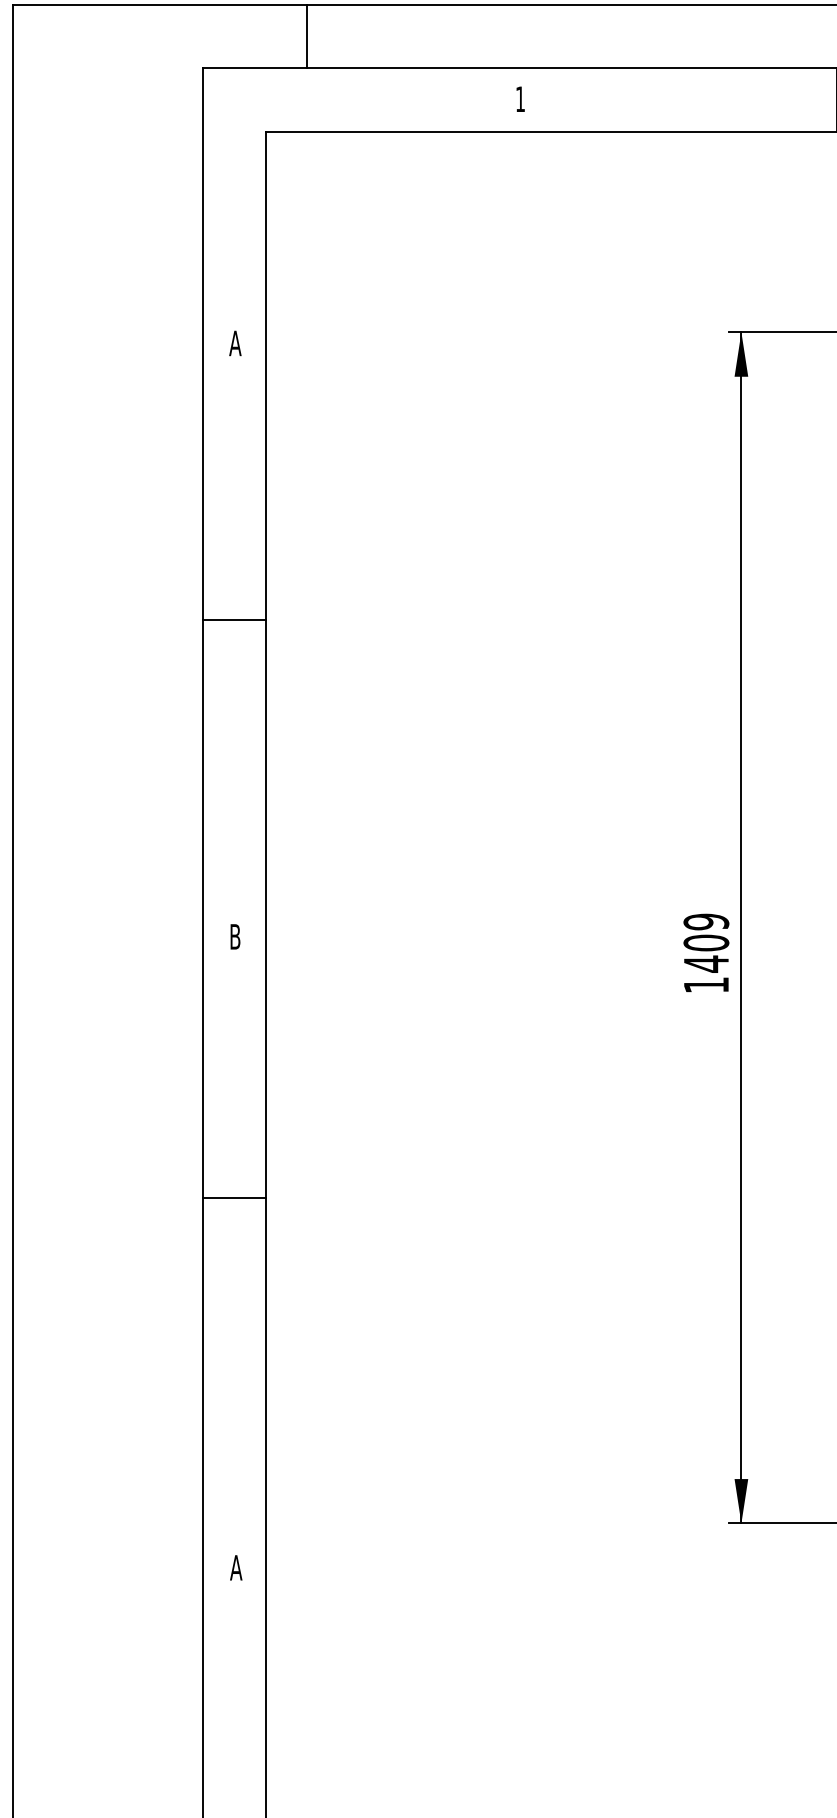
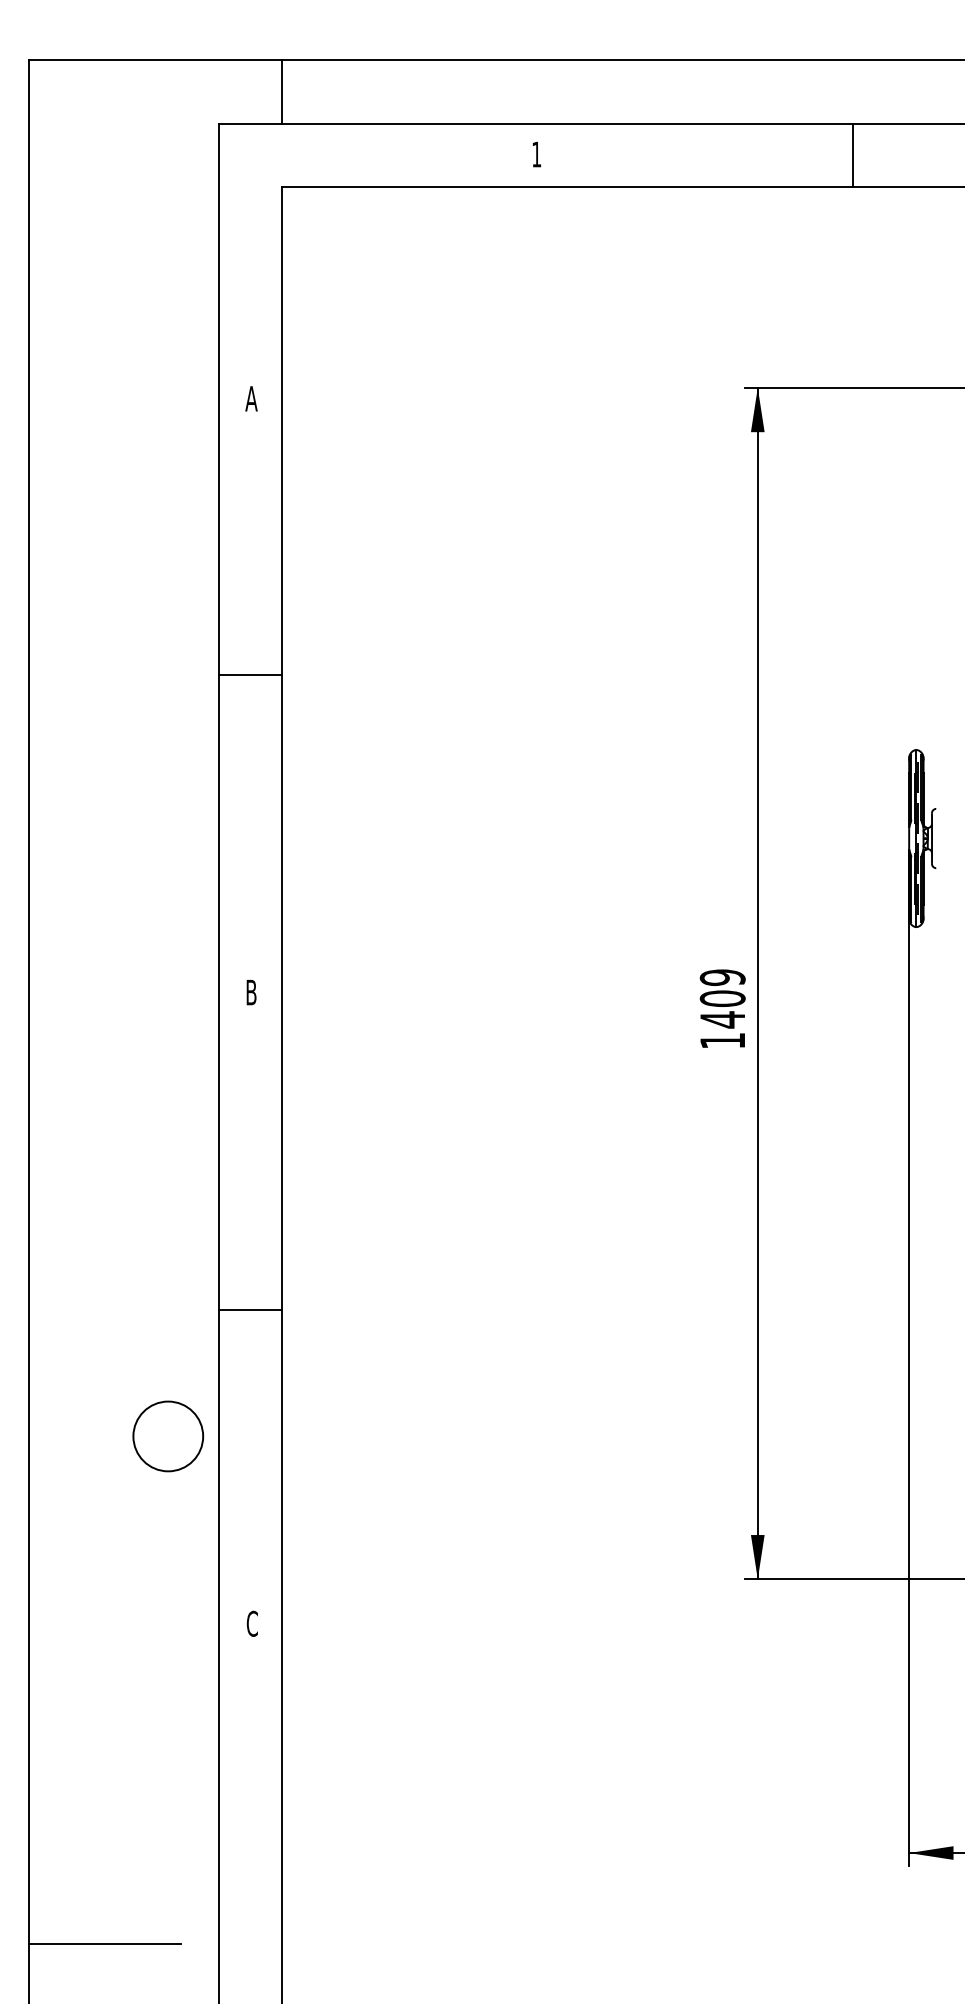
line: (307, 36) -> (282, 91), moved
line: (234, 1197) -> (250, 1309), moved
circle: (152, 1380) -> (168, 1436), added
text: (236, 1567) -> (252, 1623), A -> C

